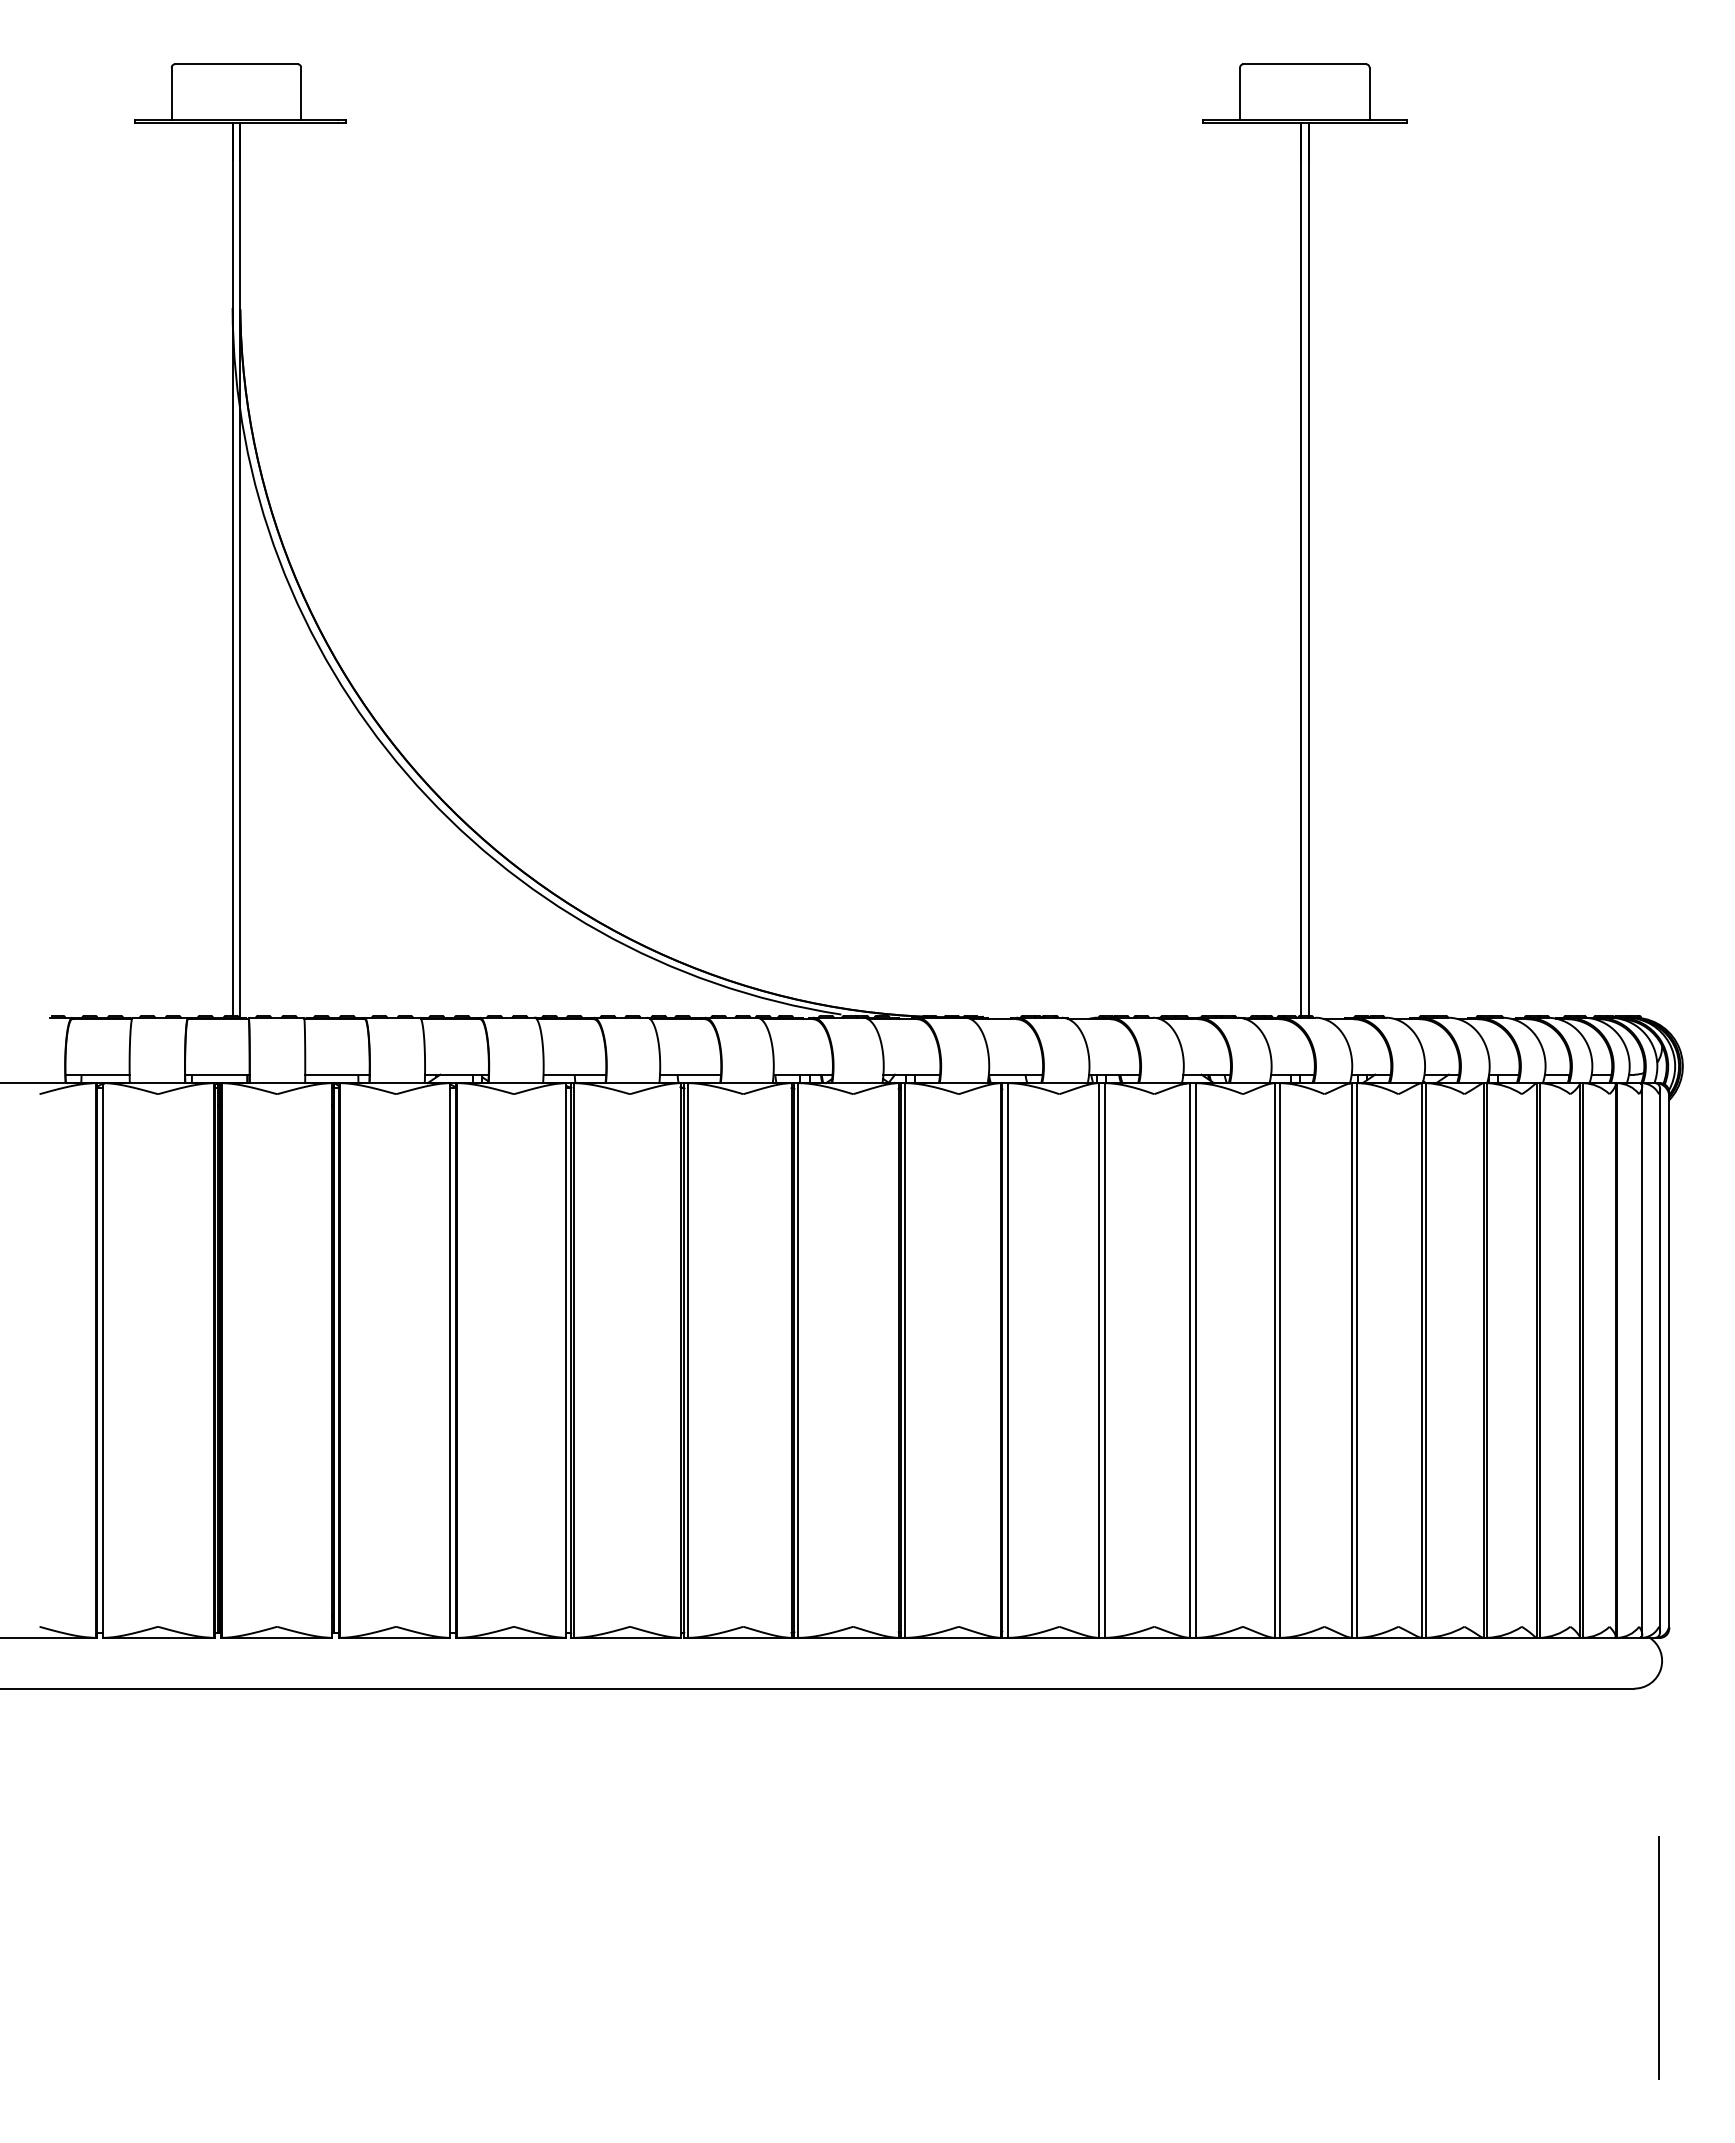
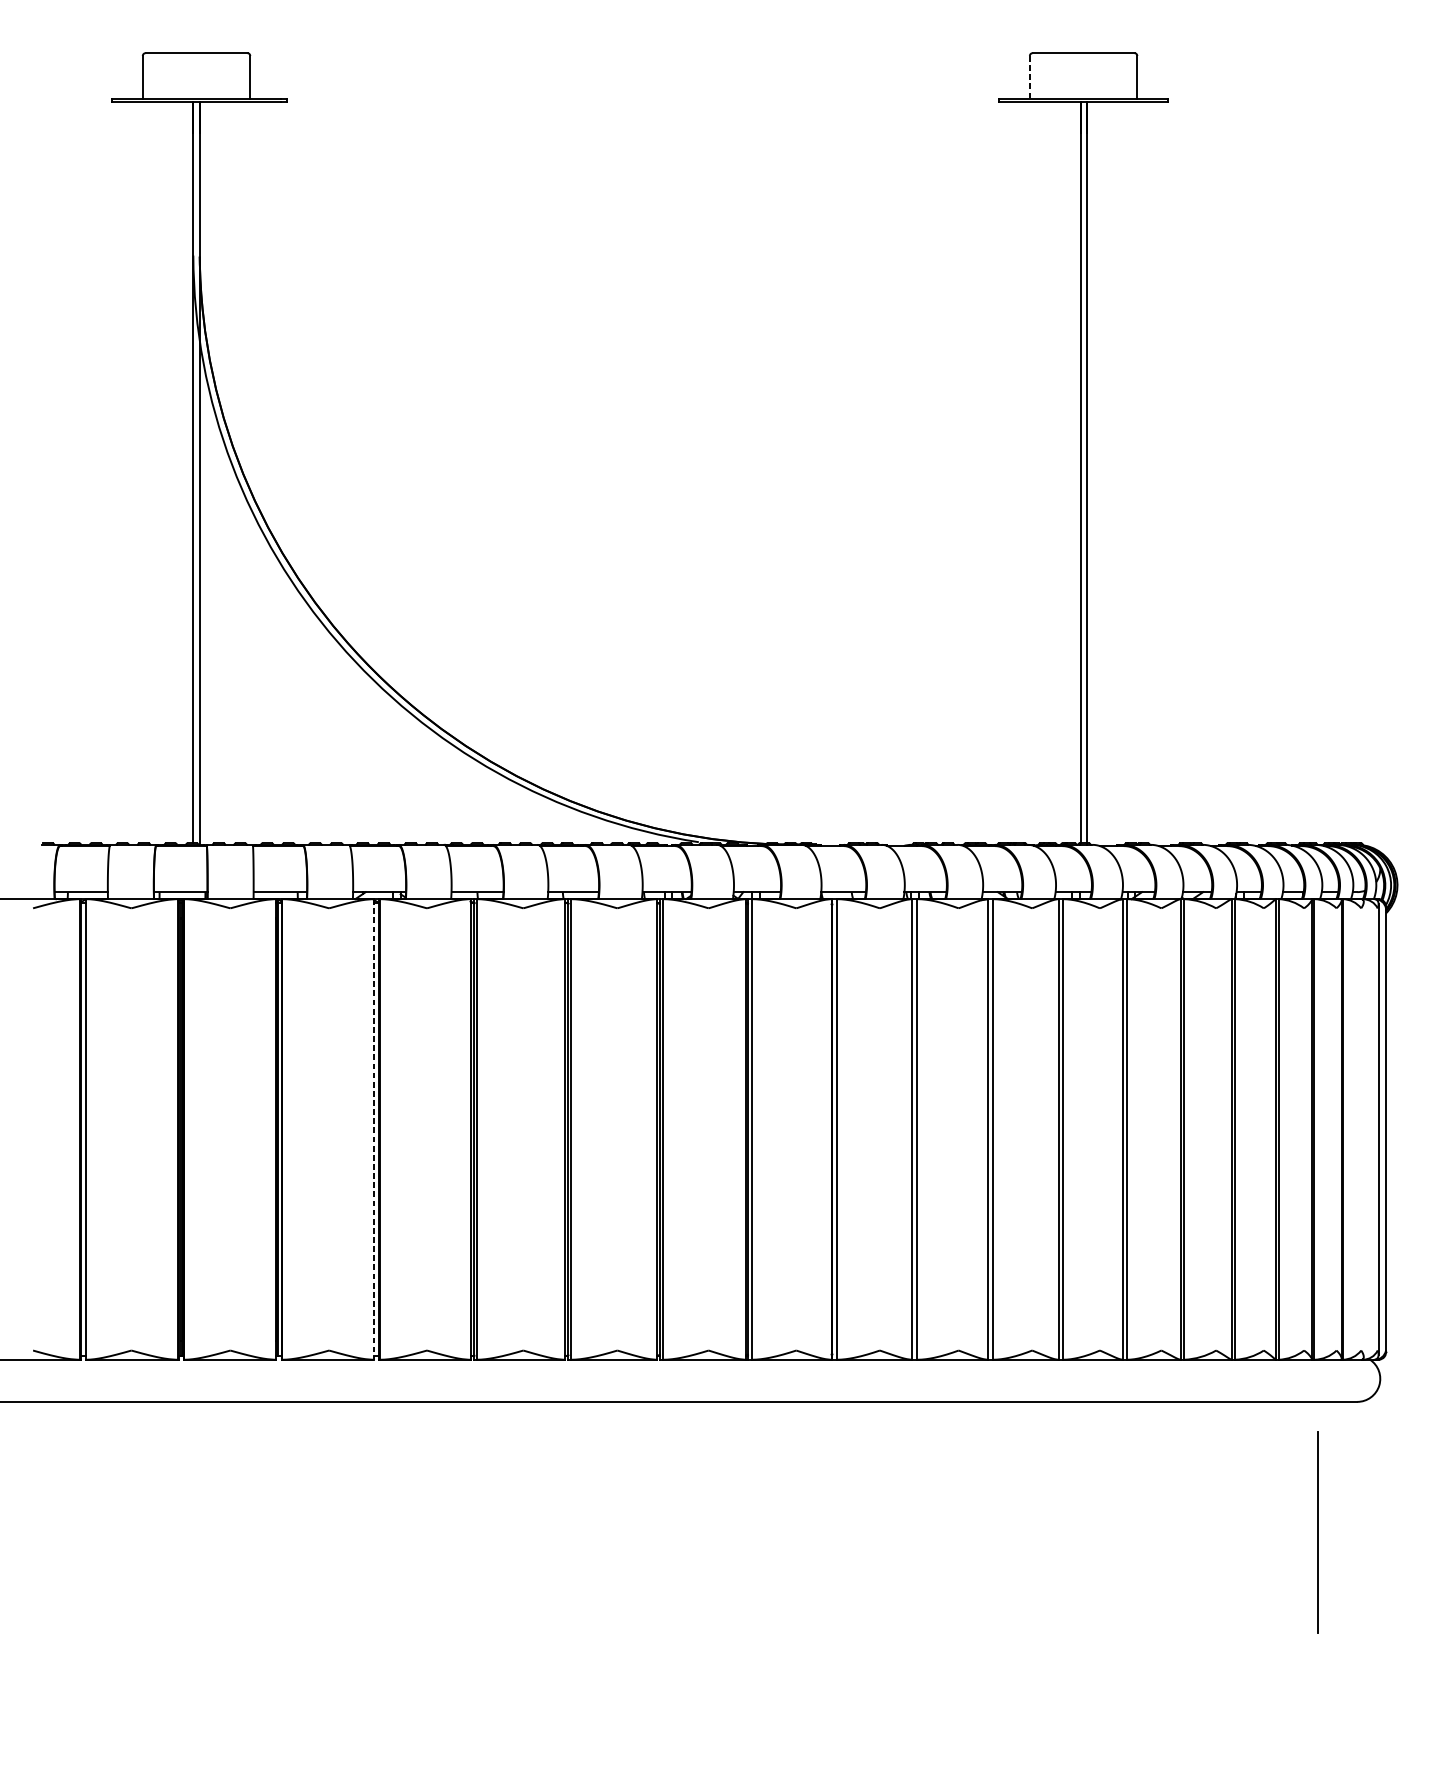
line: (1240, 94) -> (1030, 78), solid -> dashed
line: (1642, 1360) -> (1363, 1129), removed
line: (450, 1361) -> (374, 1130), solid -> dashed
line: (1658, 1957) -> (1317, 1532), moved

